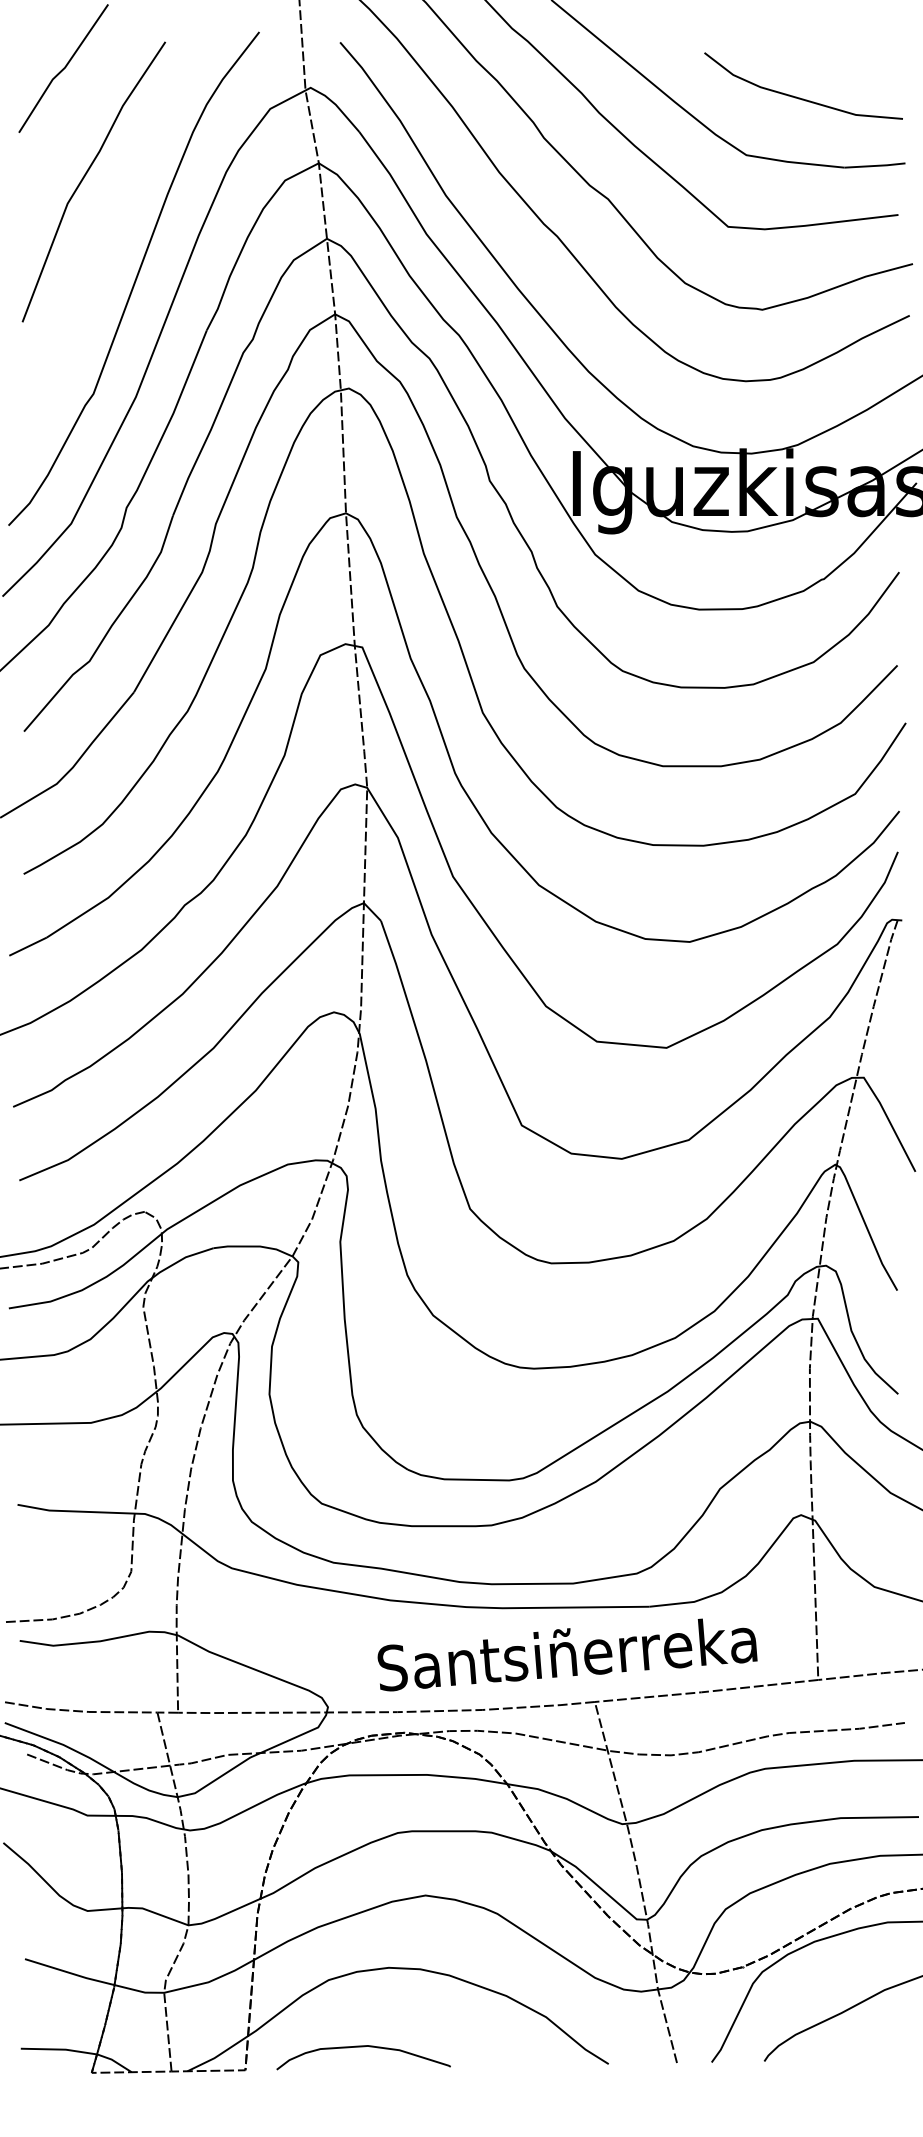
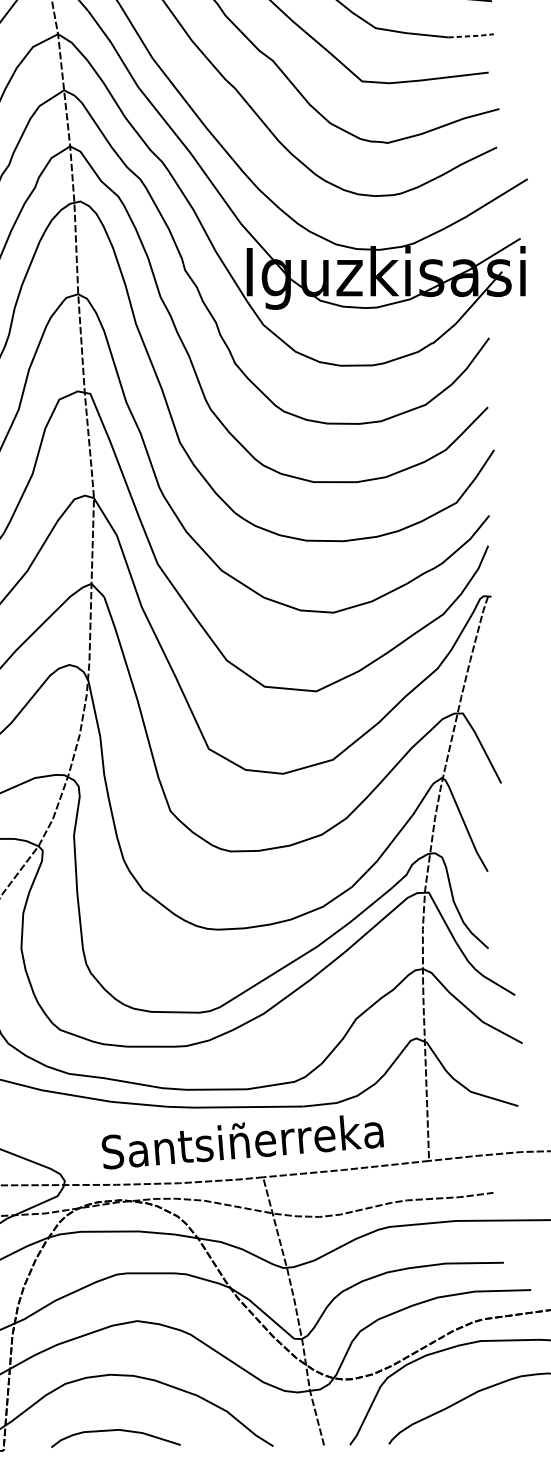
line: (876, 165) -> (472, 35), solid -> dashed
curve: (363, 2047) -> (115, 1431), moved

